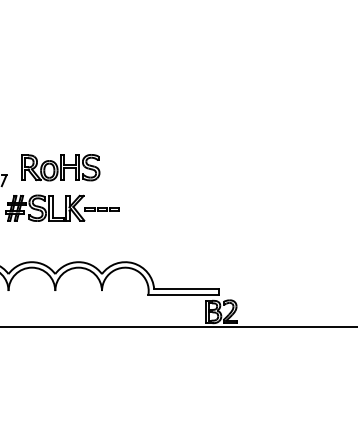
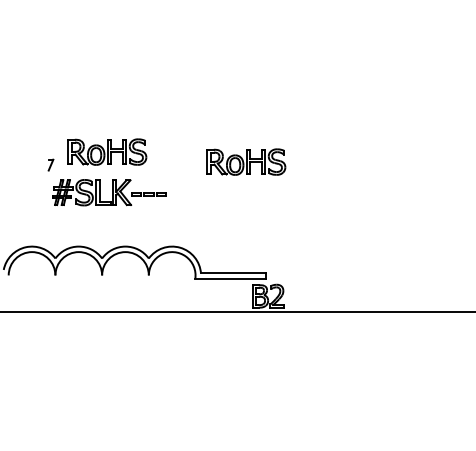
part: (199, 177) -> (246, 161), added

